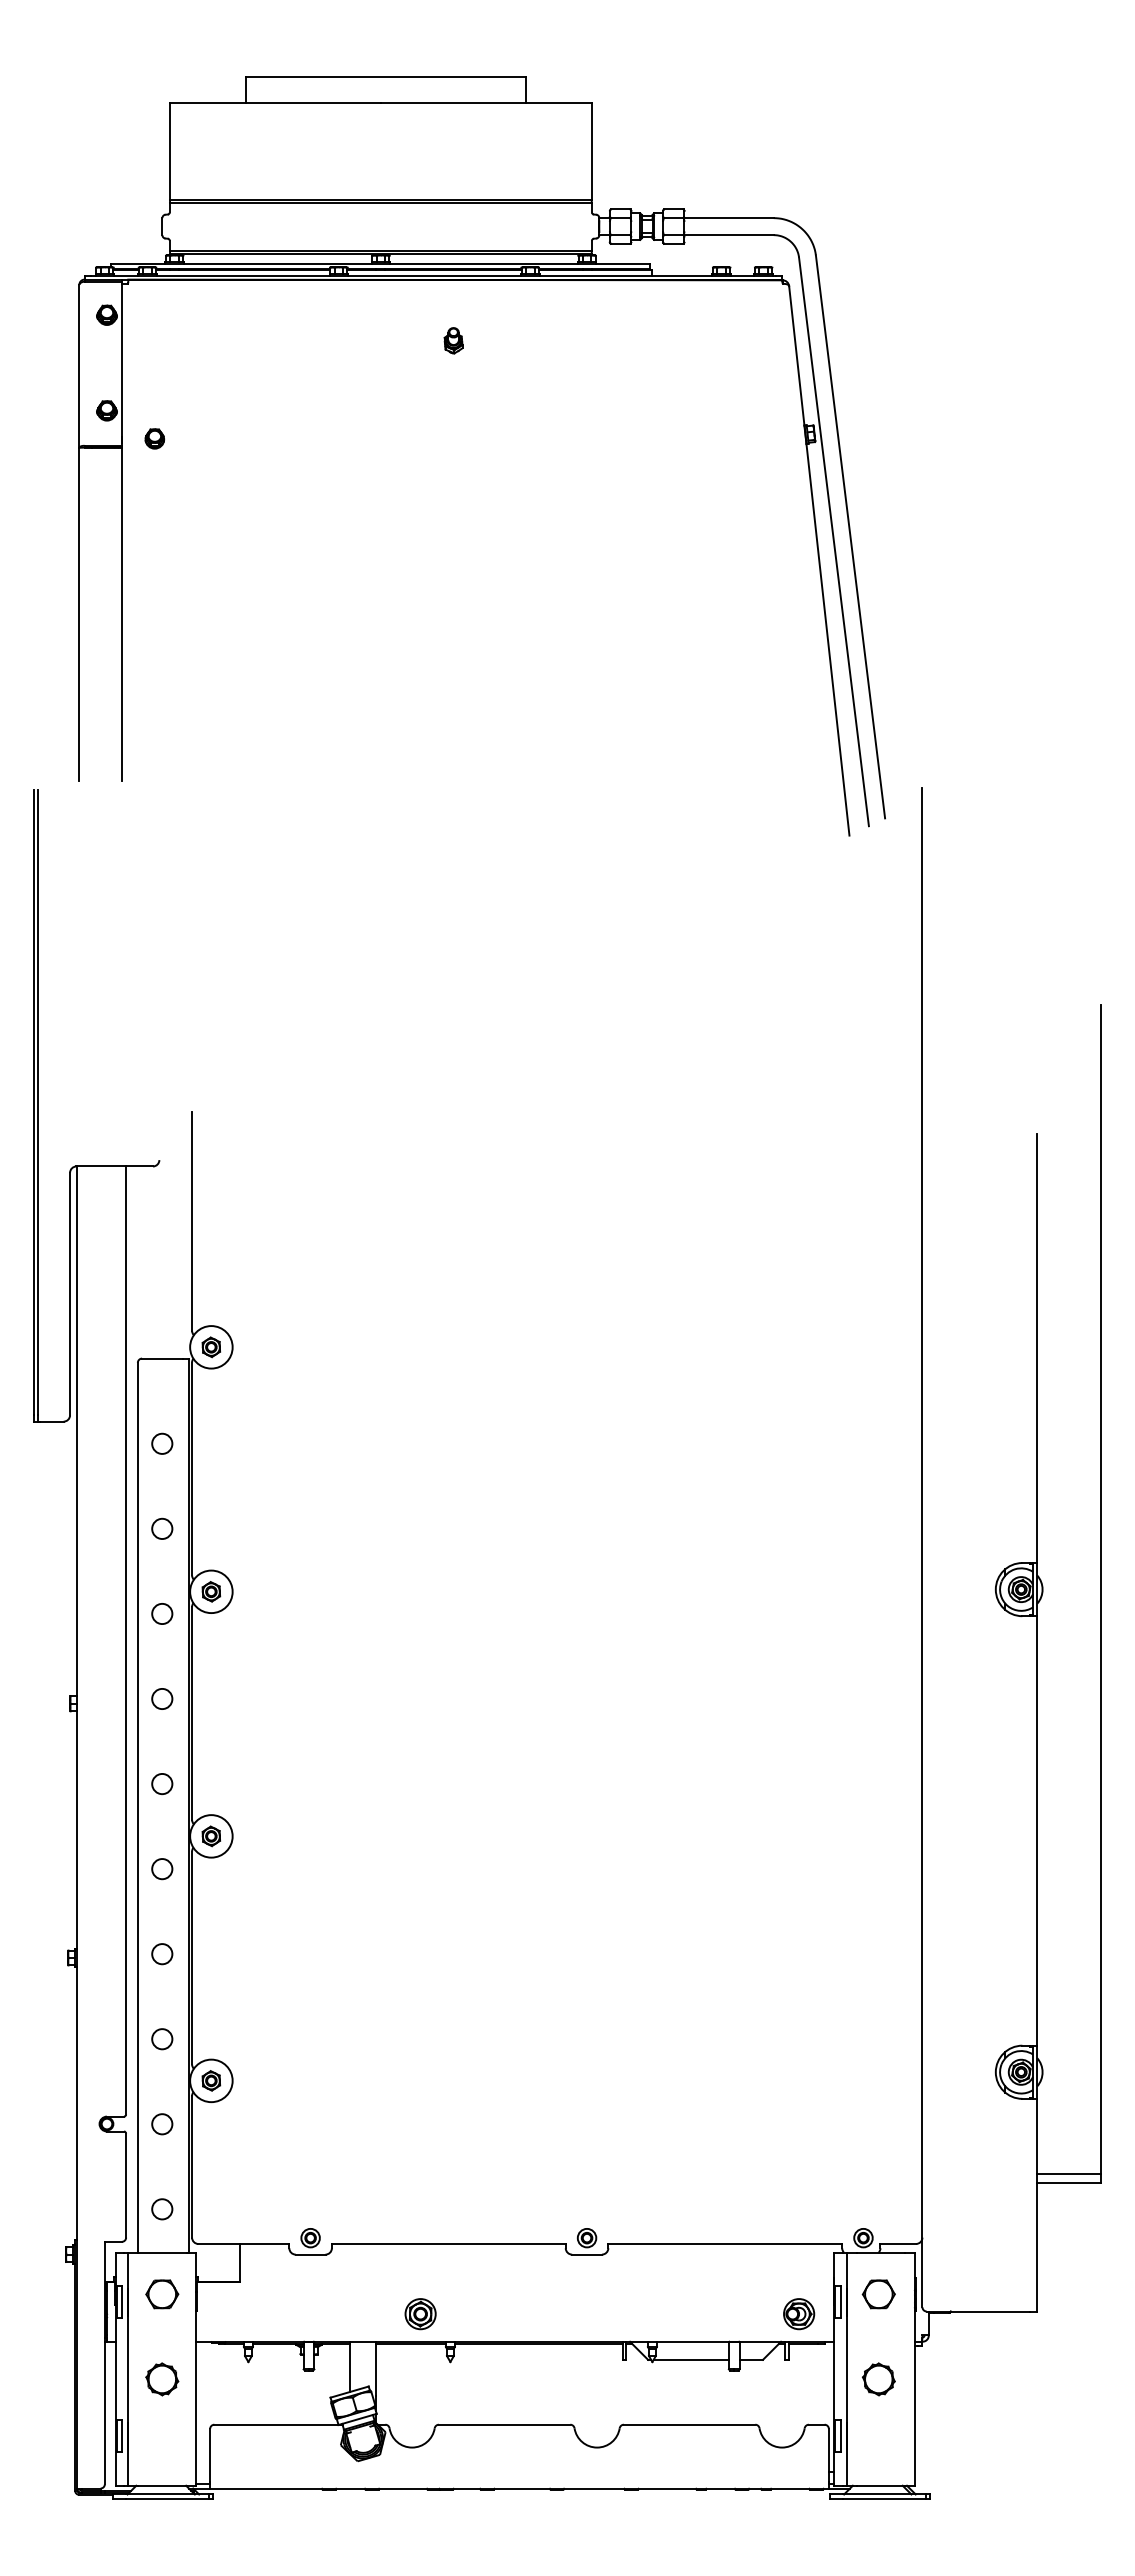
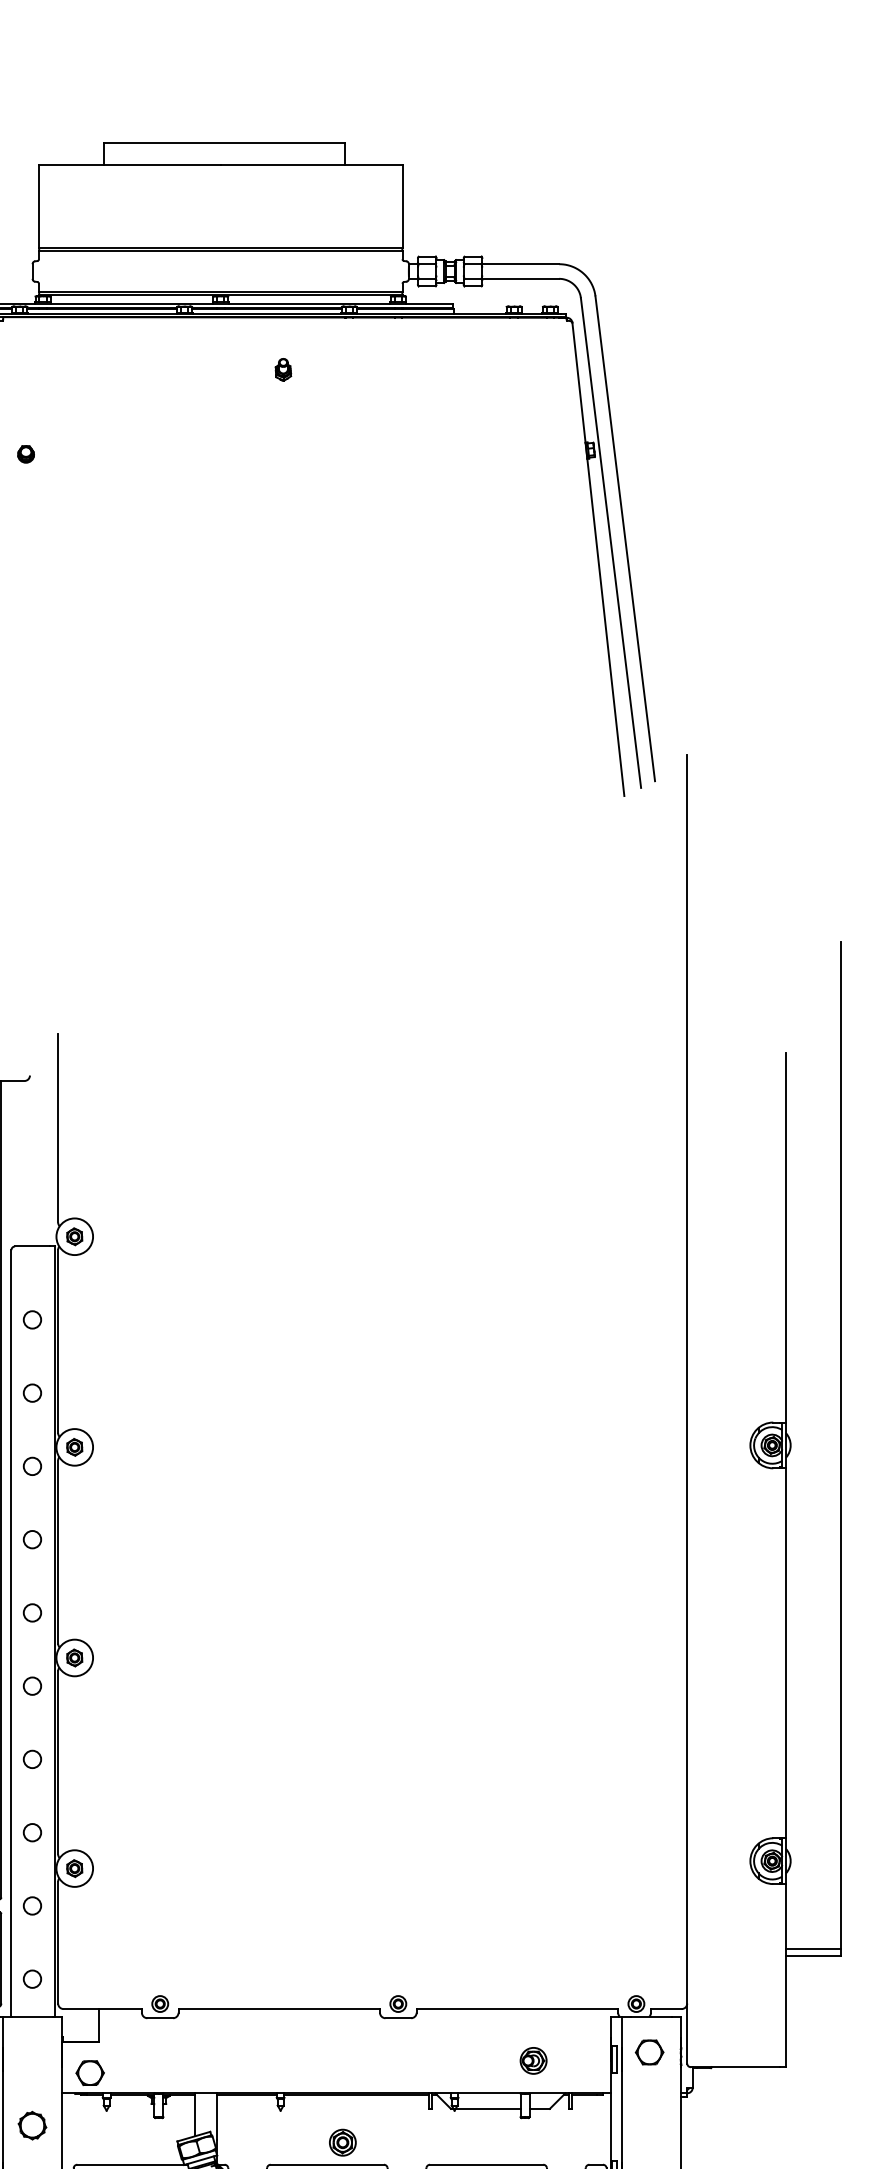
part: (162, 2294) -> (90, 2073), moved
part: (420, 2314) -> (342, 2143), moved
part: (799, 2314) -> (533, 2061), moved
part: (878, 2379) -> (649, 2125), removed

